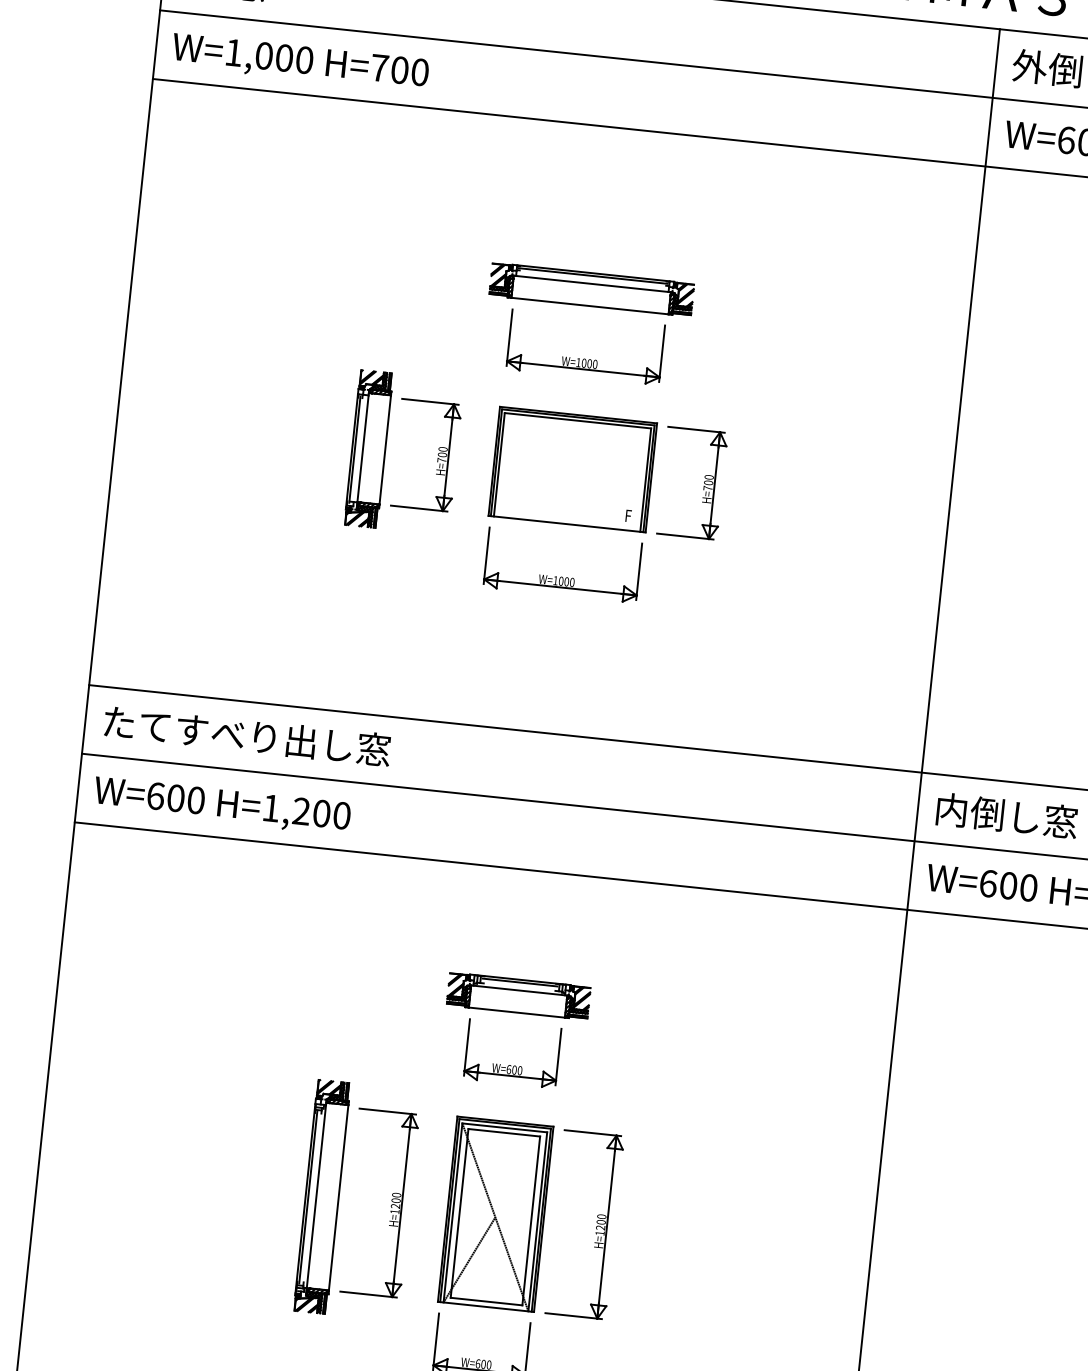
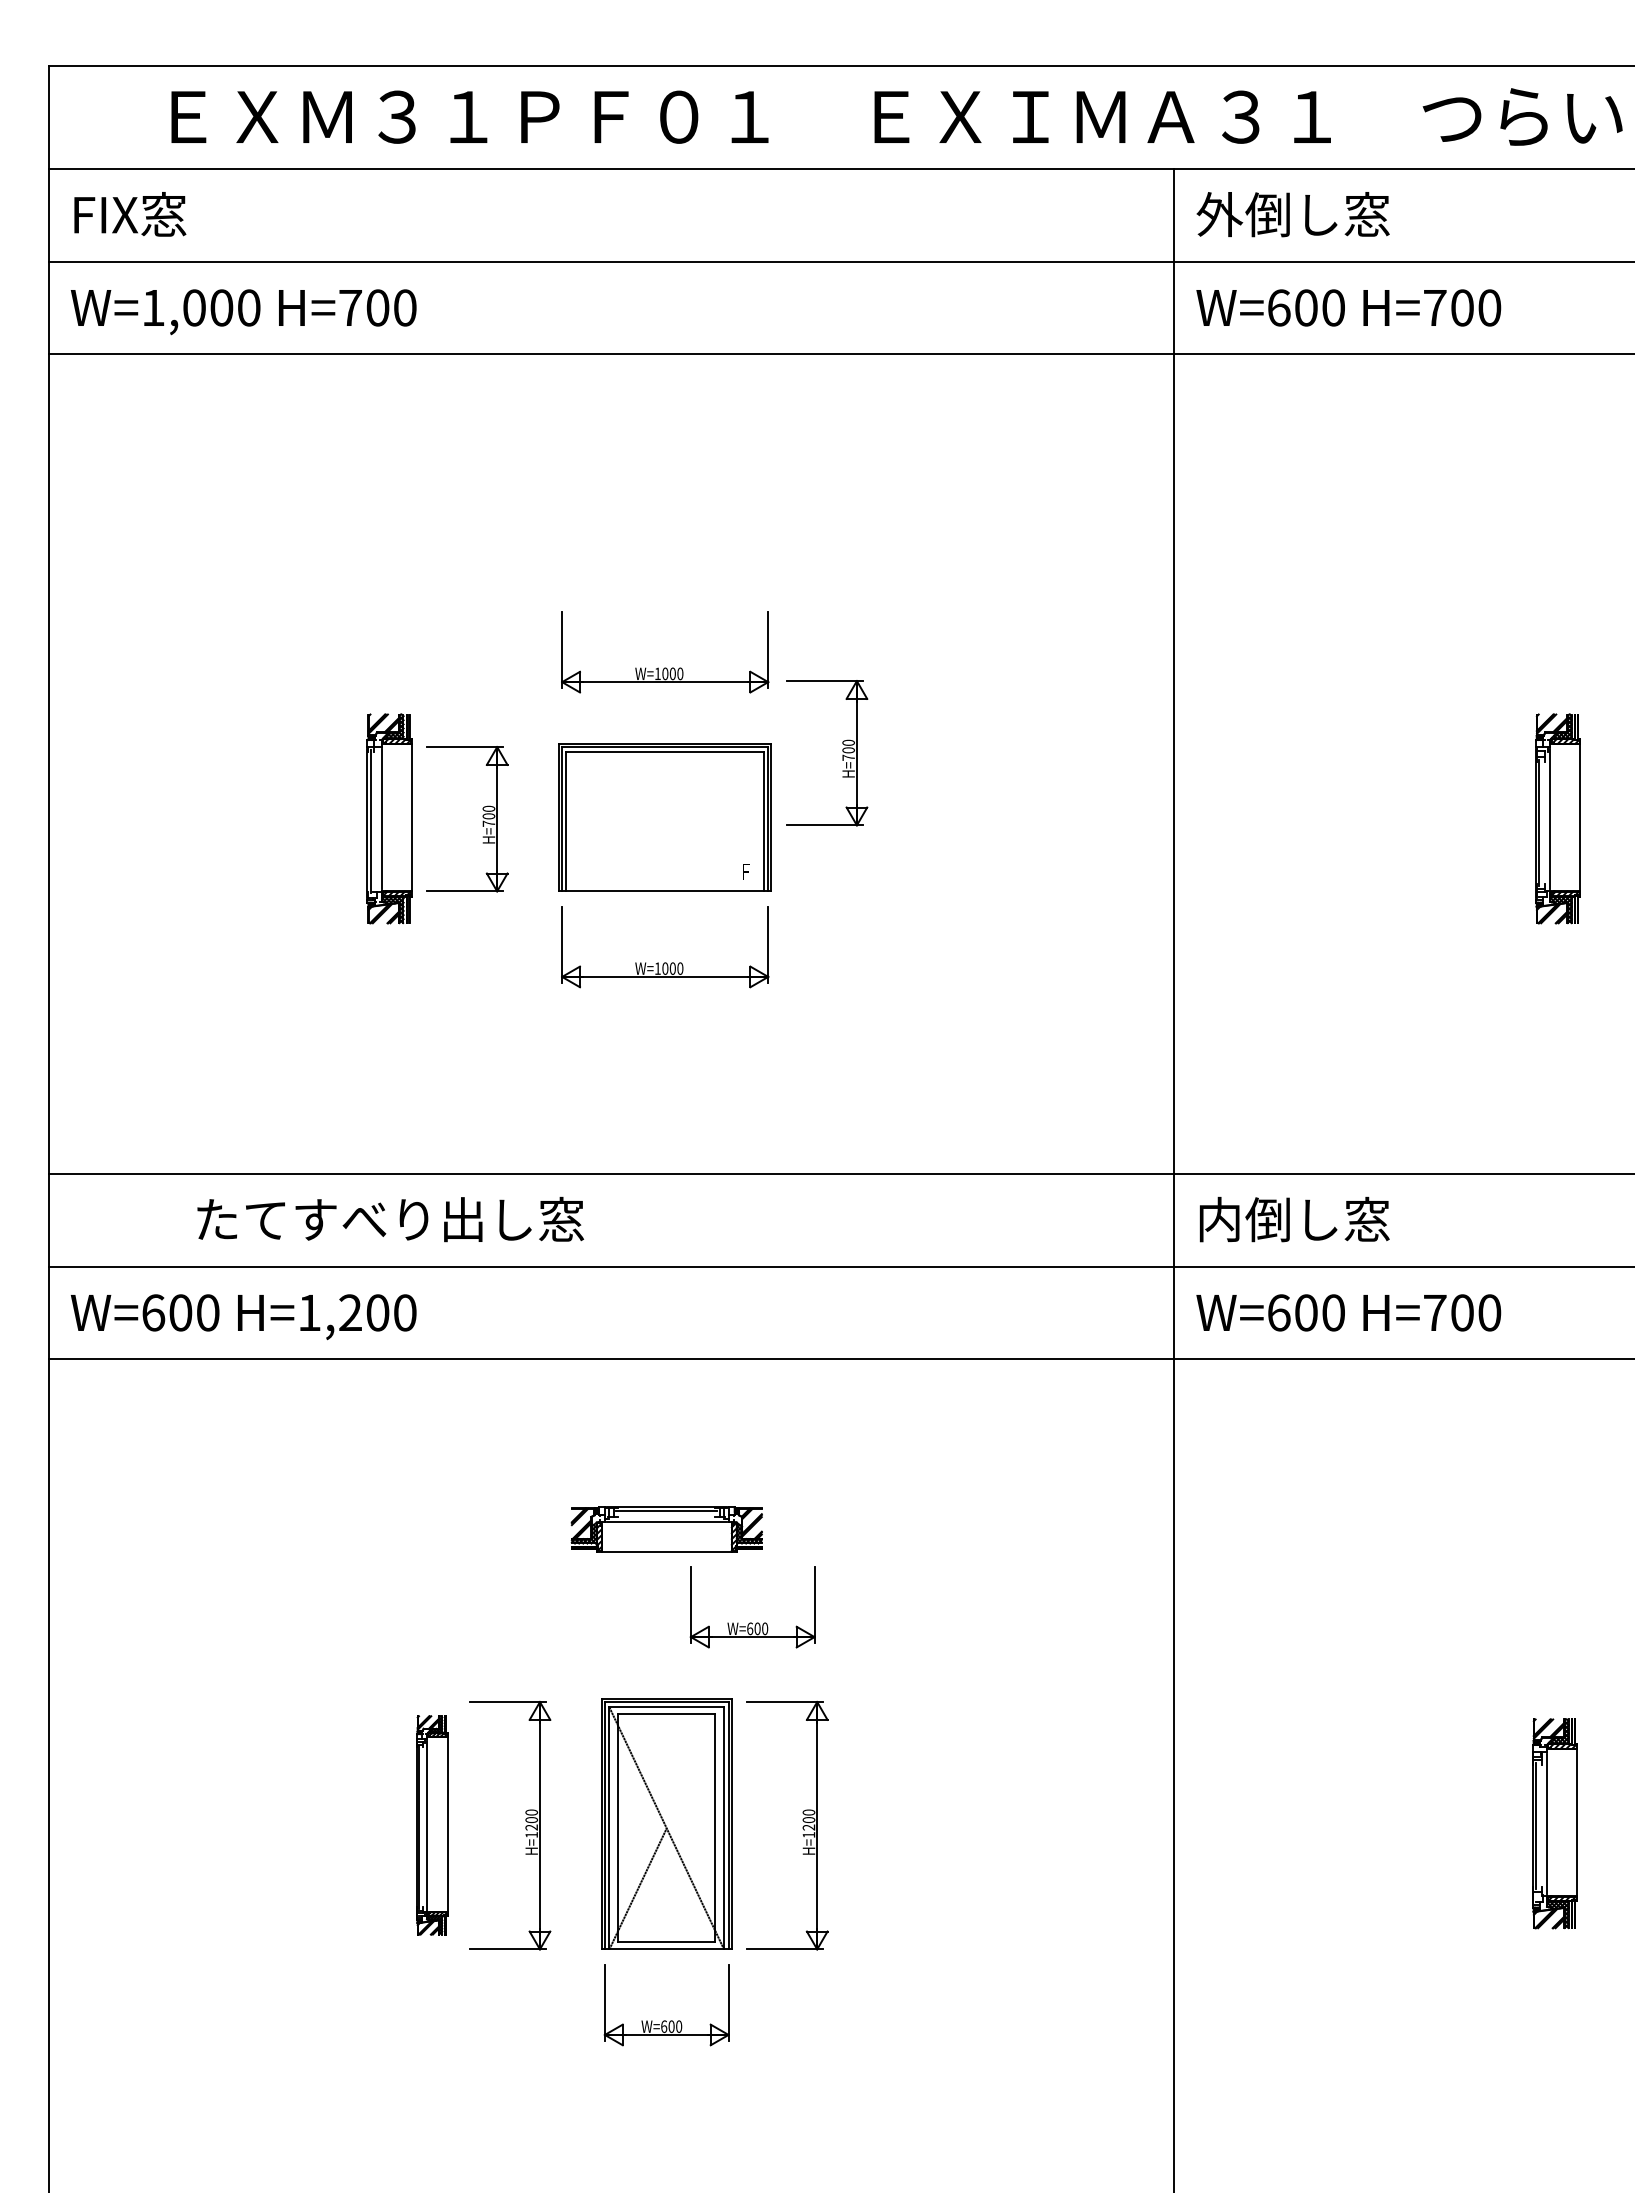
part: (591, 289) -> (665, 574), removed
part: (703, 485) -> (842, 754), moved
text: (247, 735) -> (390, 1219), moved
part: (510, 1064) -> (751, 1622), moved
part: (322, 1197) -> (432, 1825), size x0.7

